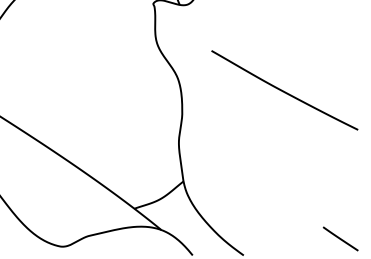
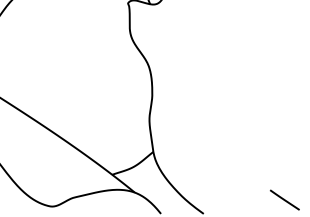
curve: (283, 90) -> (236, 75), removed

